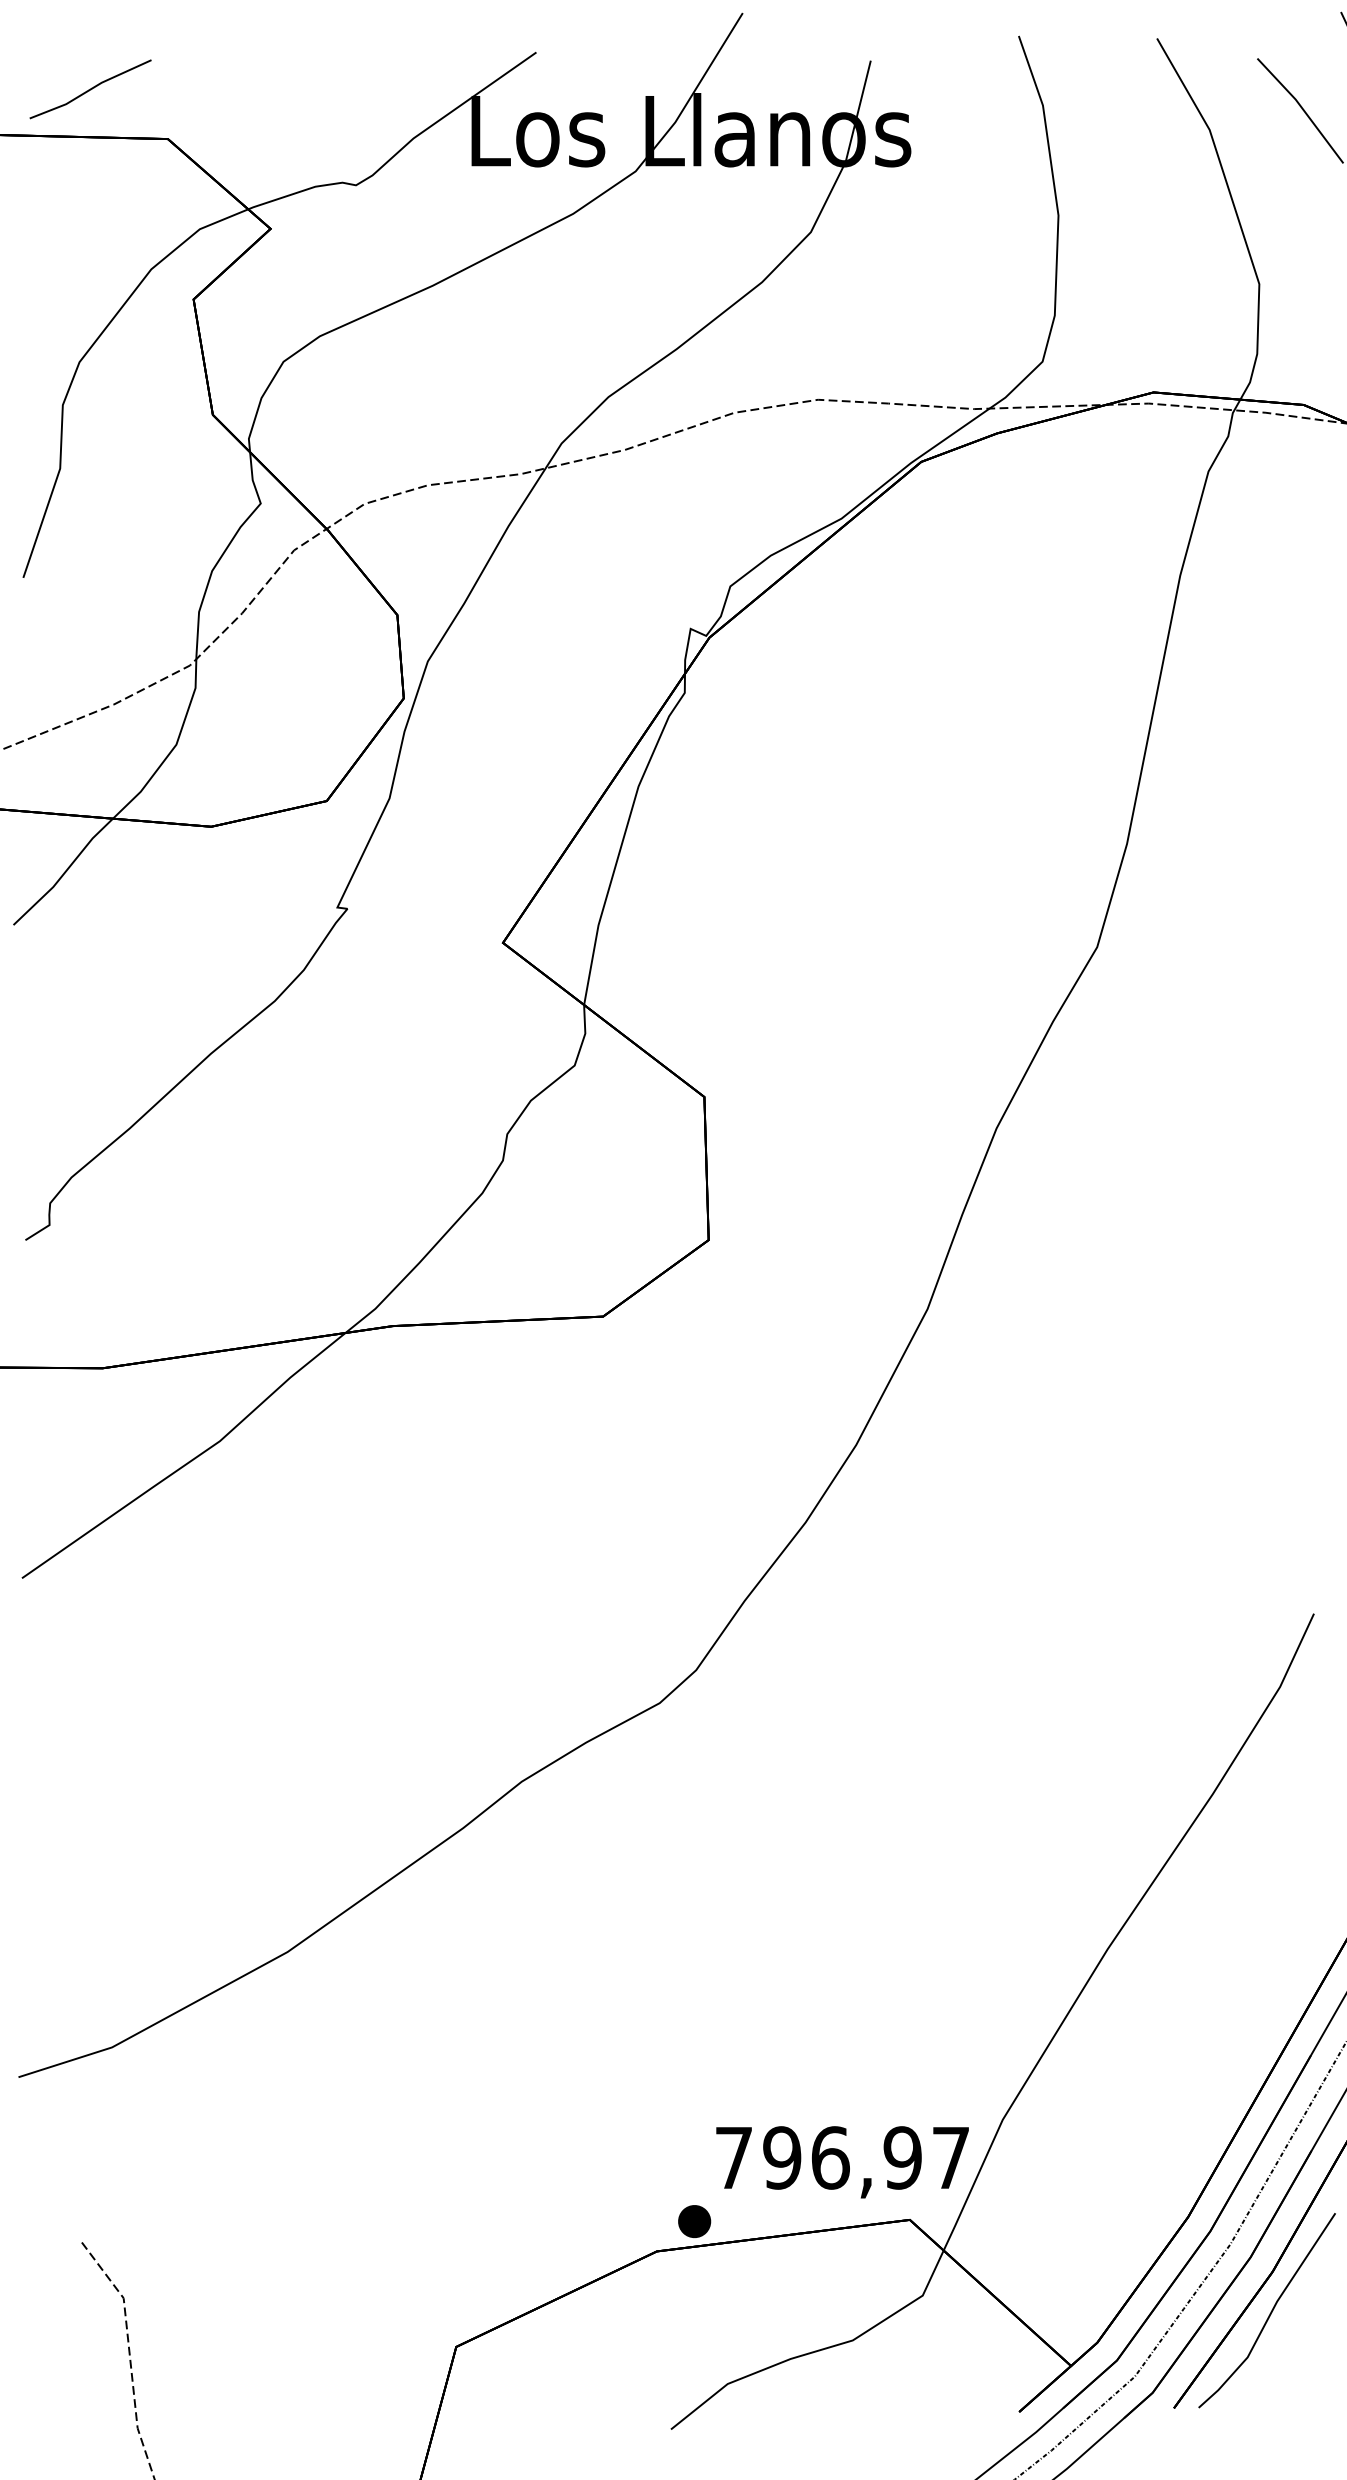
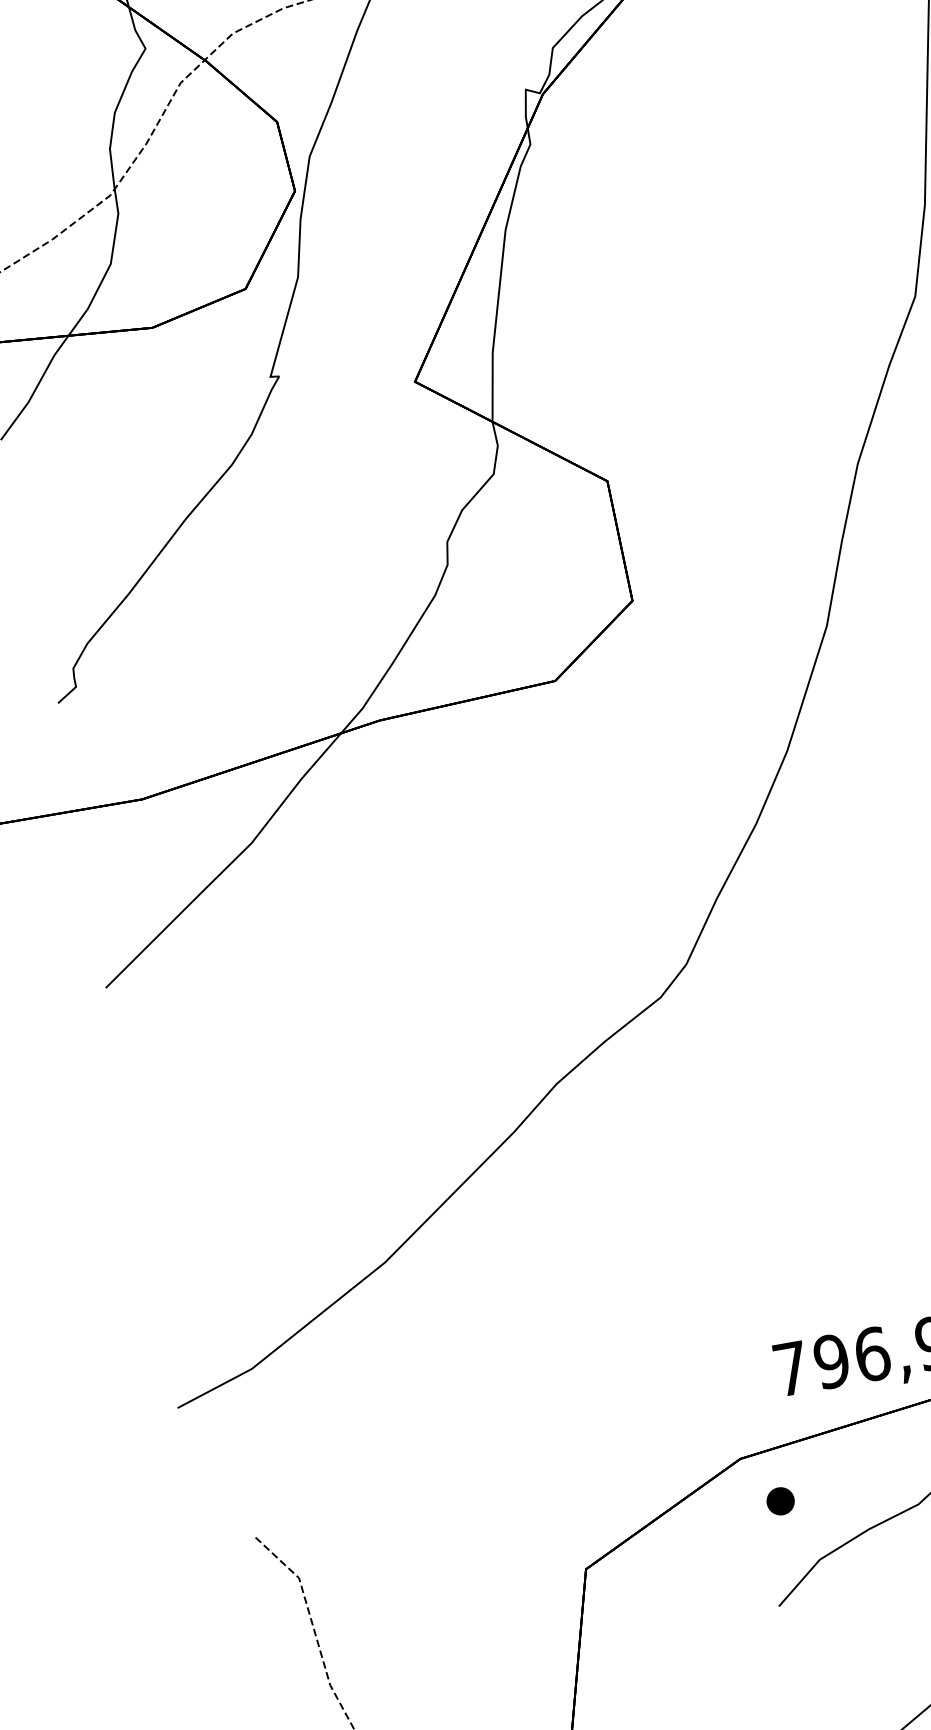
part: (694, 2221) -> (780, 1501), moved

